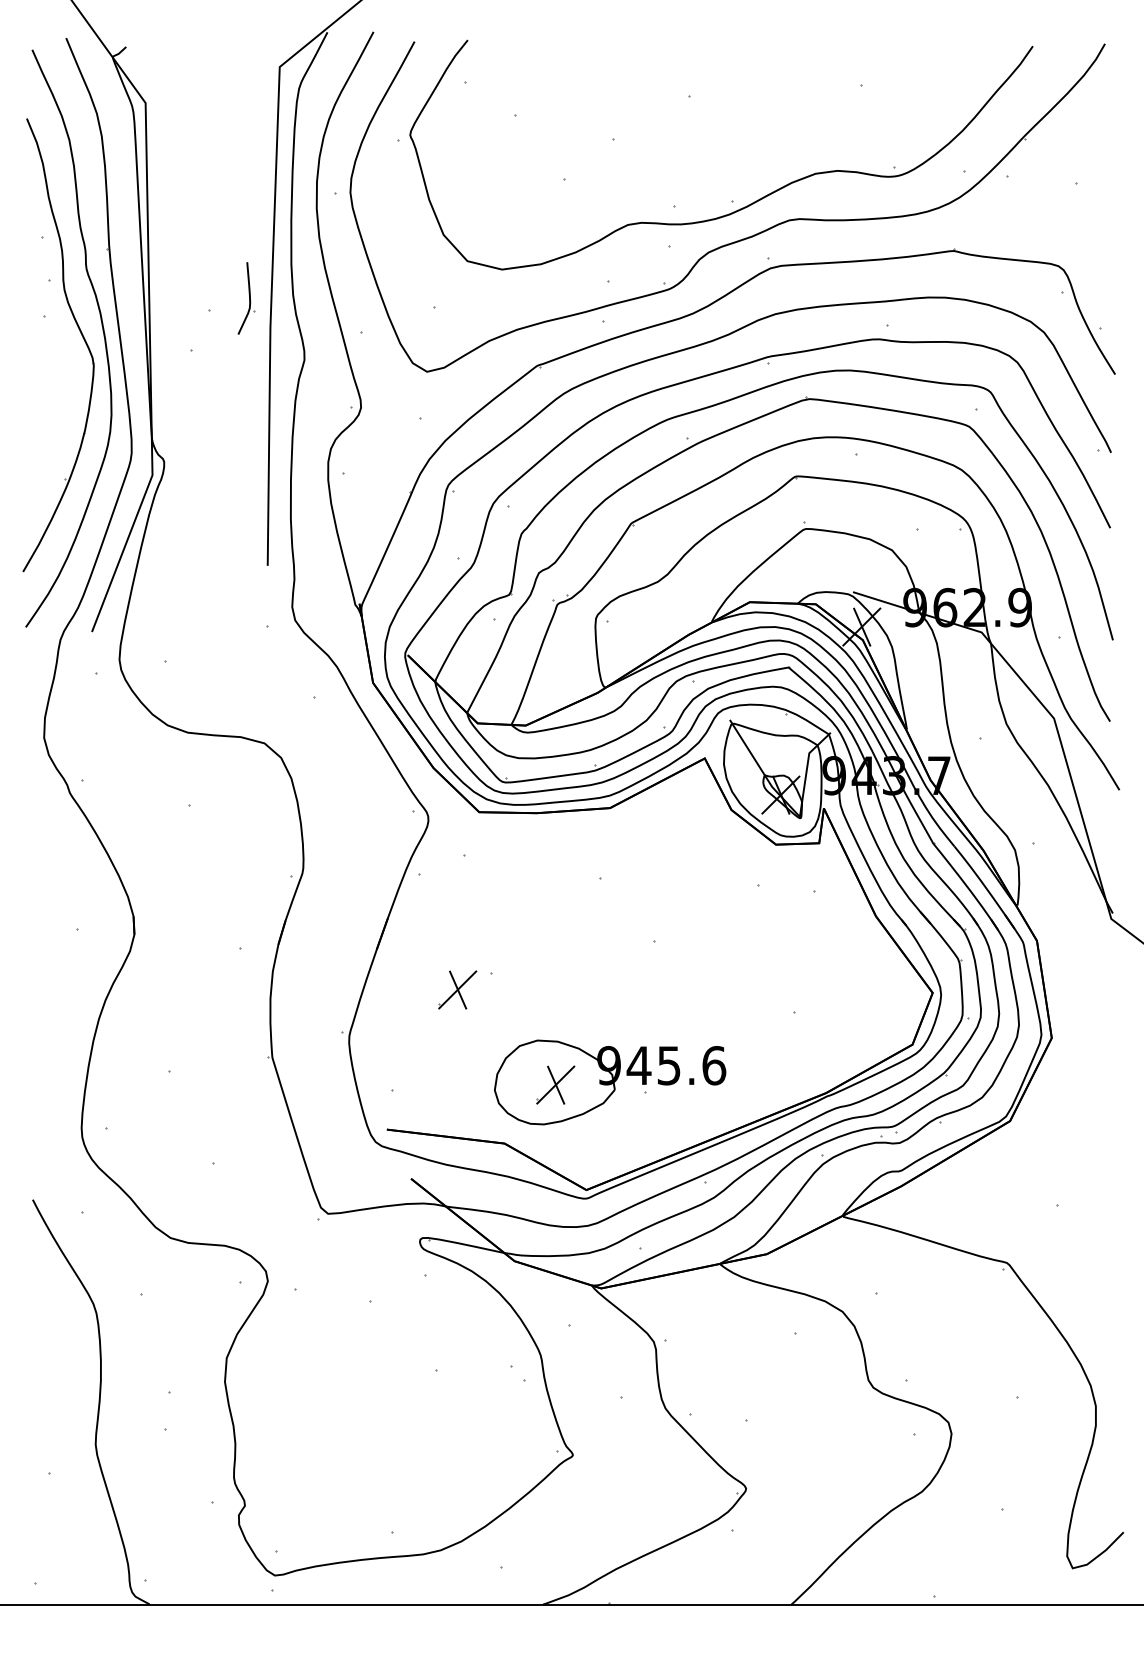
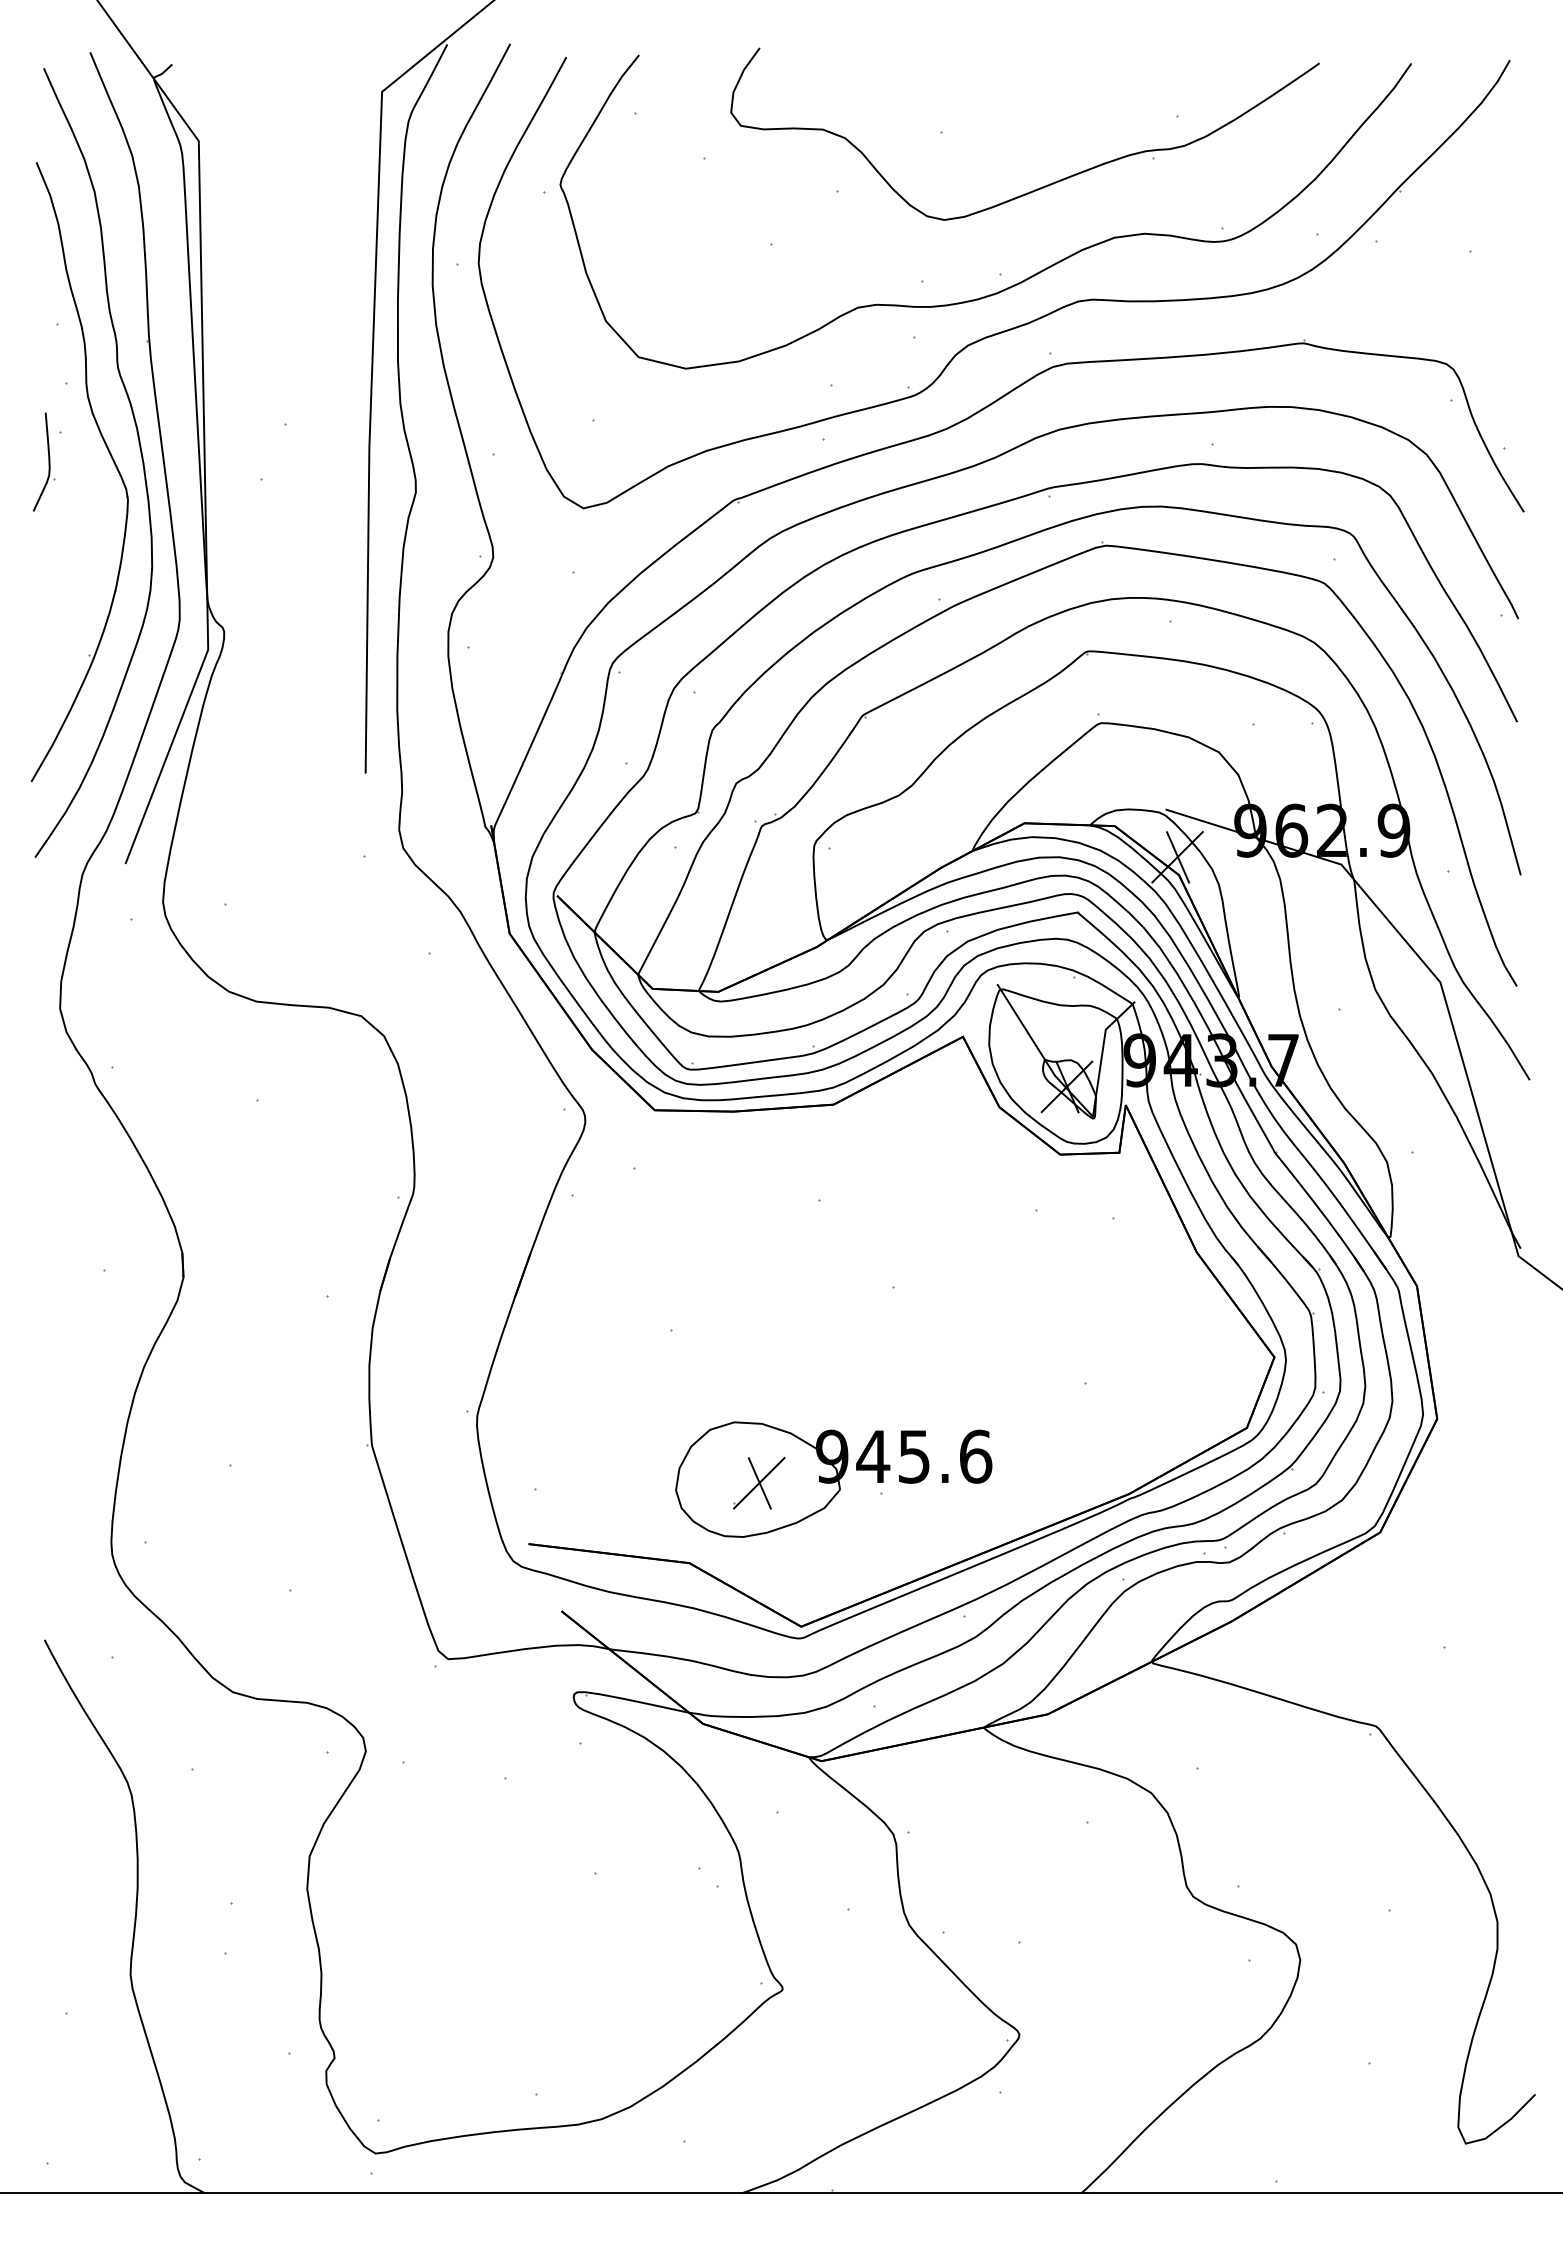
part: (766, 134) -> (1047, 184), added
part: (245, 297) -> (43, 461), moved
part: (457, 989) -> (625, 1352), removed

